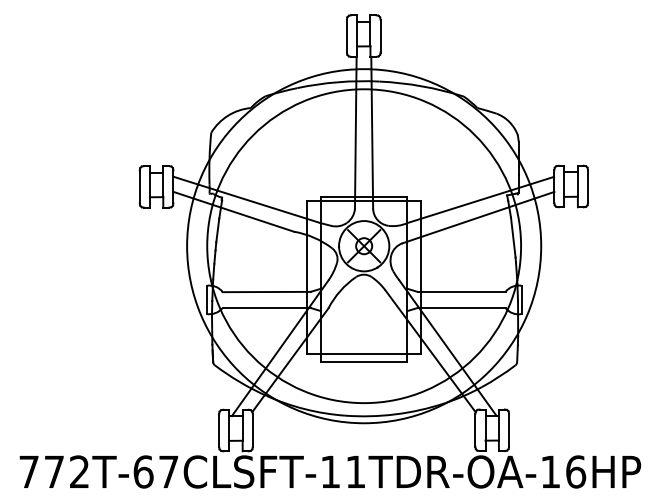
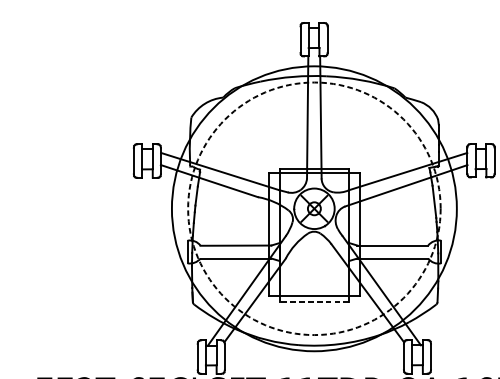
circle: (364, 246) -> (314, 209), solid -> dashed
line: (363, 362) -> (313, 302), solid -> dashed

